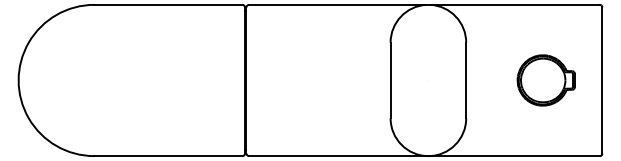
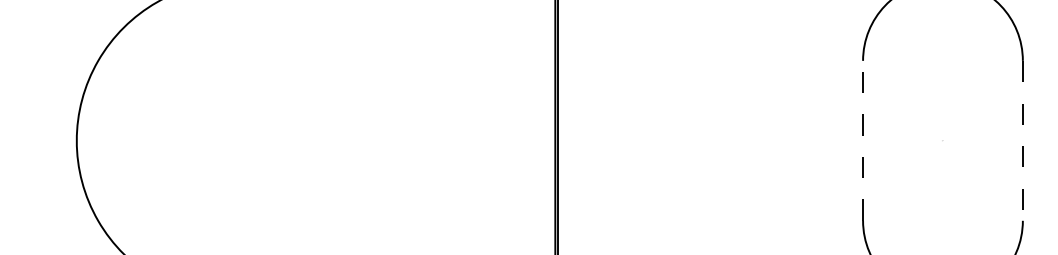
line: (390, 80) -> (862, 140), solid -> dashed
line: (466, 80) -> (1023, 140), solid -> dashed

